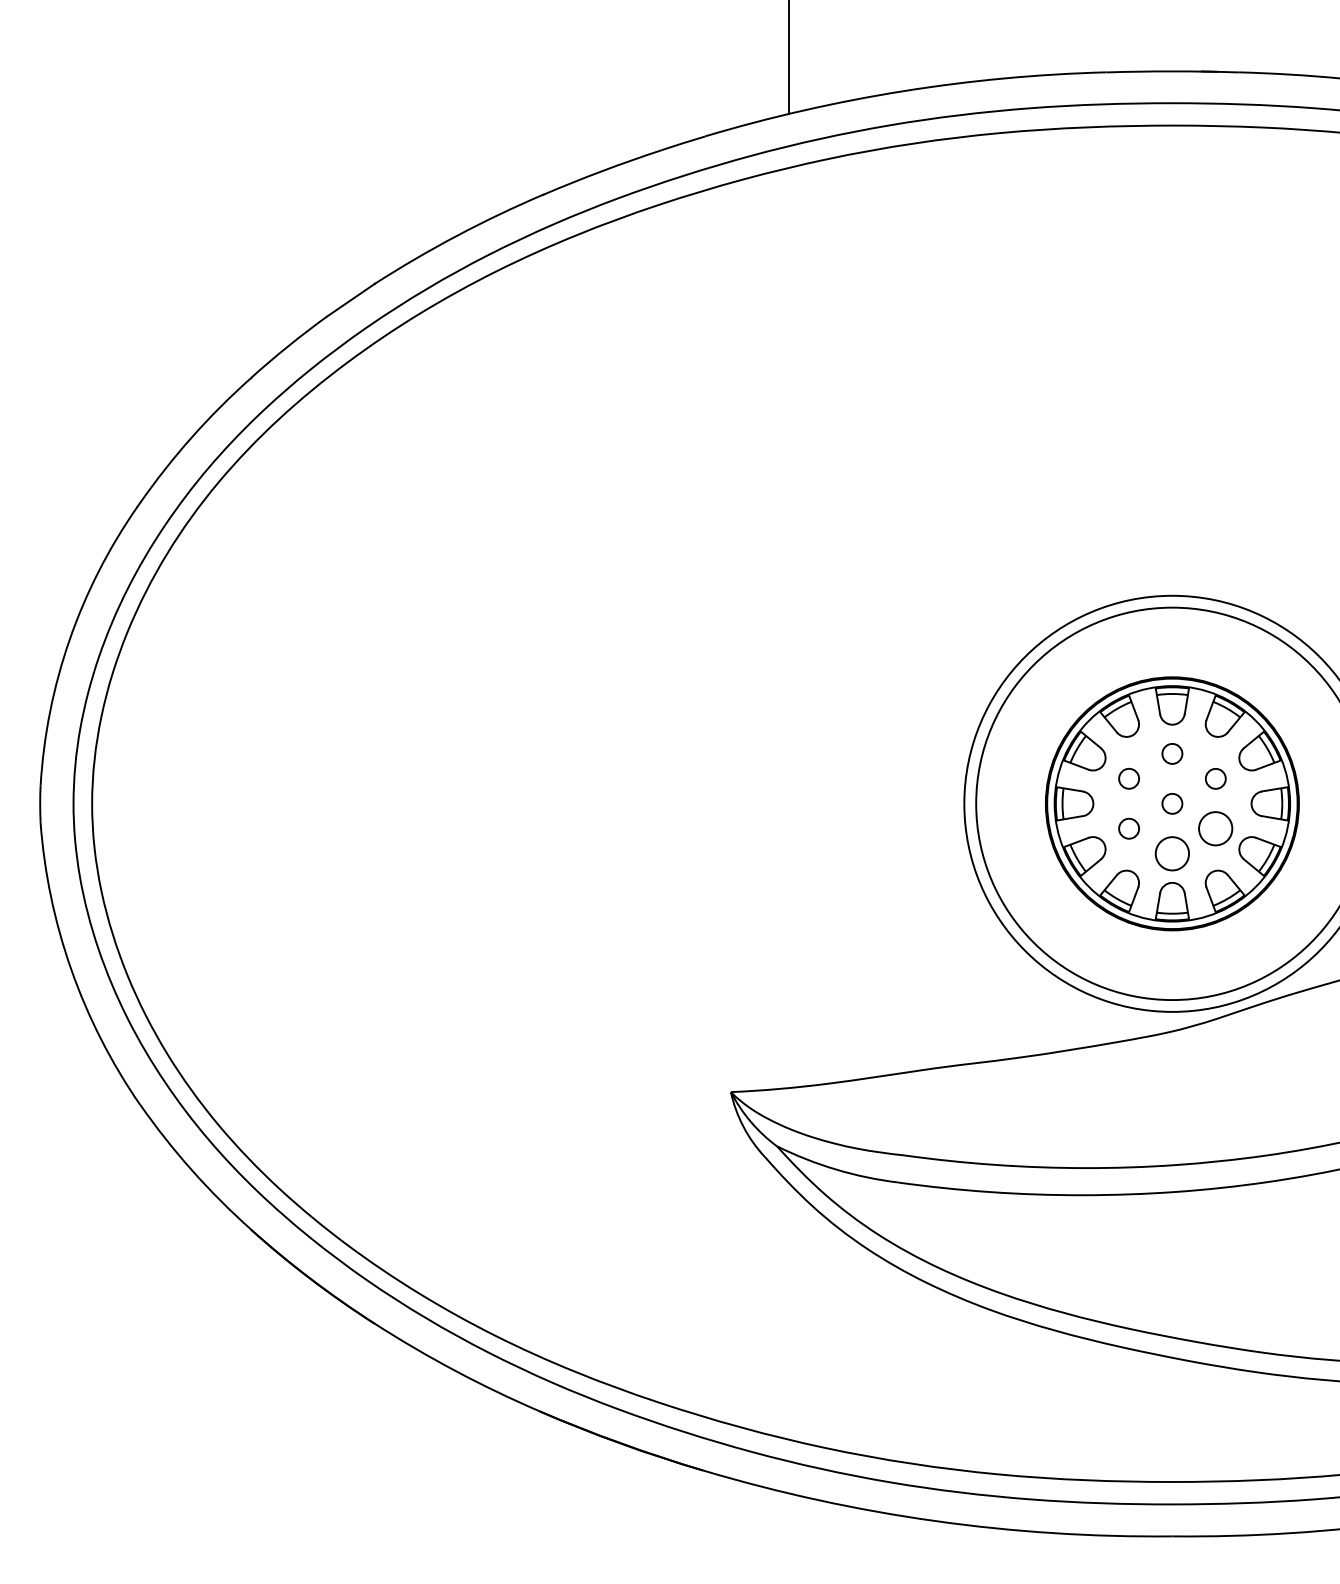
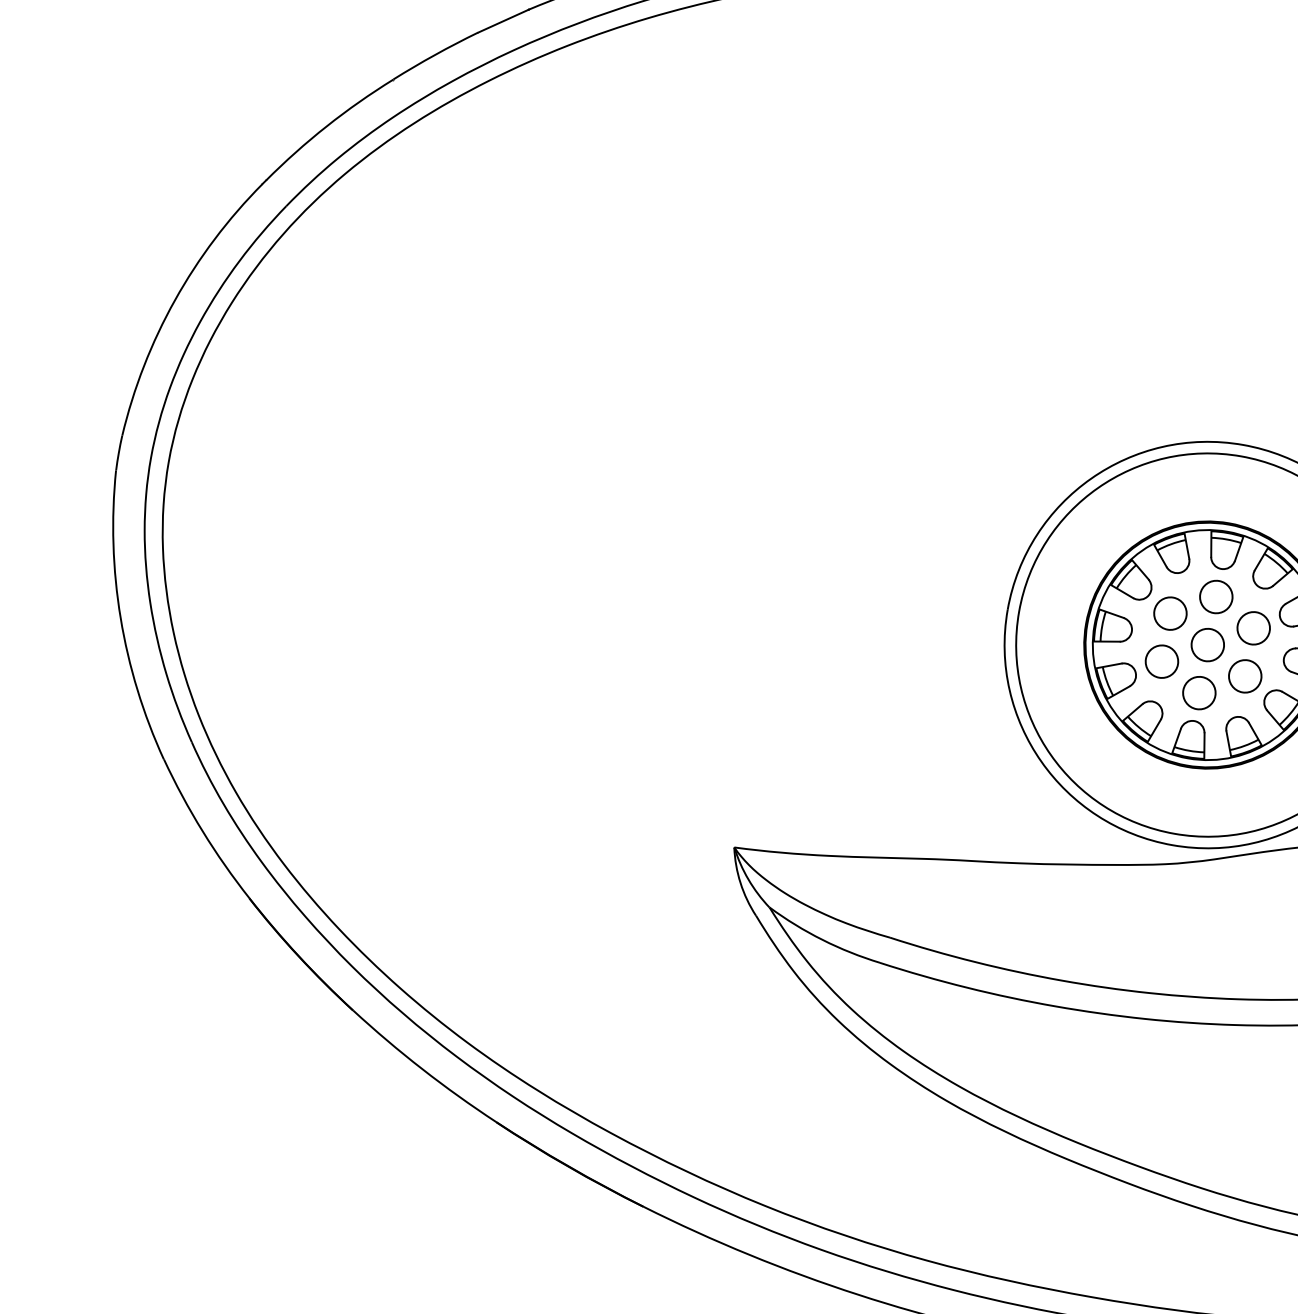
circle: (1172, 753) -> (1216, 596), size x1.67
circle: (1128, 778) -> (1169, 613), size x1.67
circle: (1215, 778) -> (1253, 628), size x1.67
circle: (1172, 803) -> (1207, 644), size x1.67
circle: (1128, 828) -> (1161, 661), size x1.67

